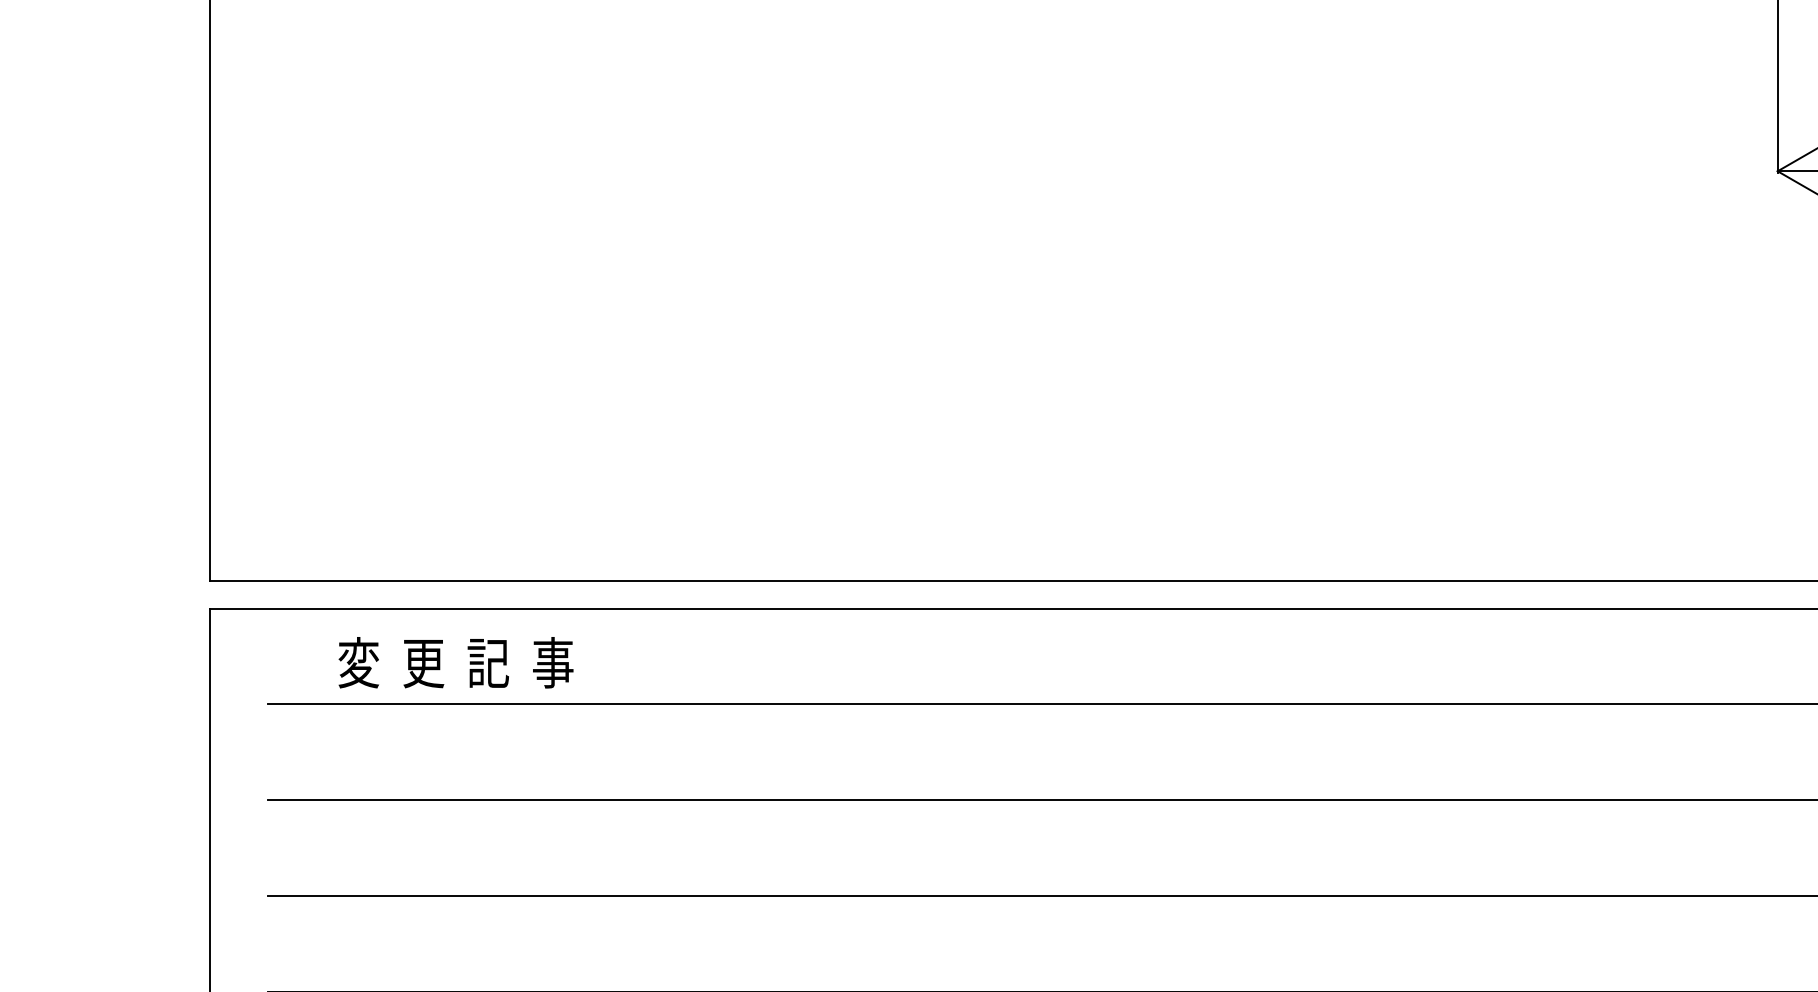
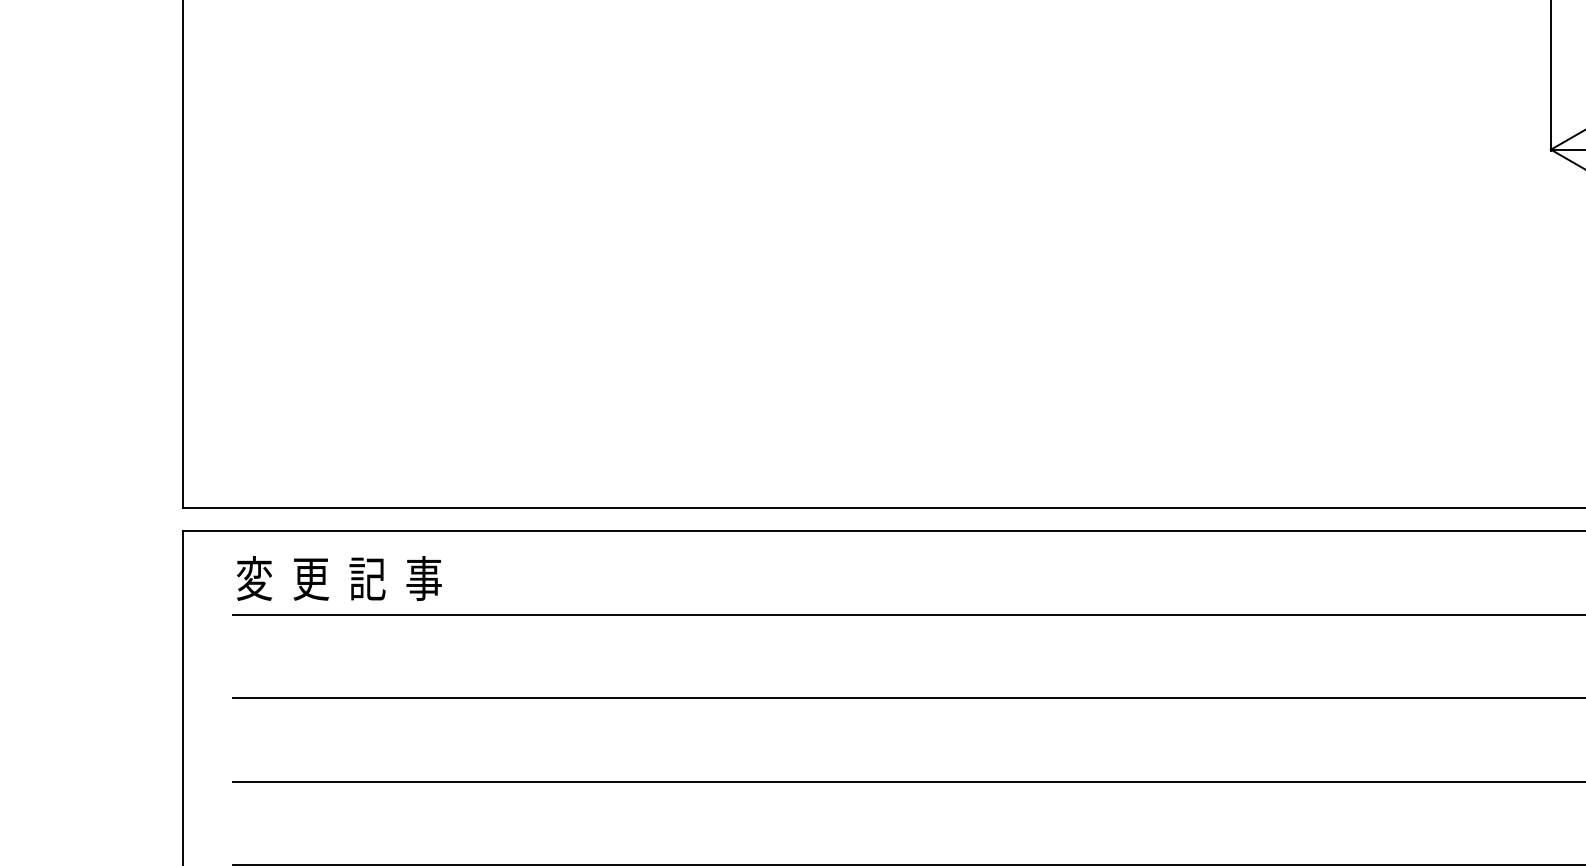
text: (455, 662) -> (338, 578), moved

